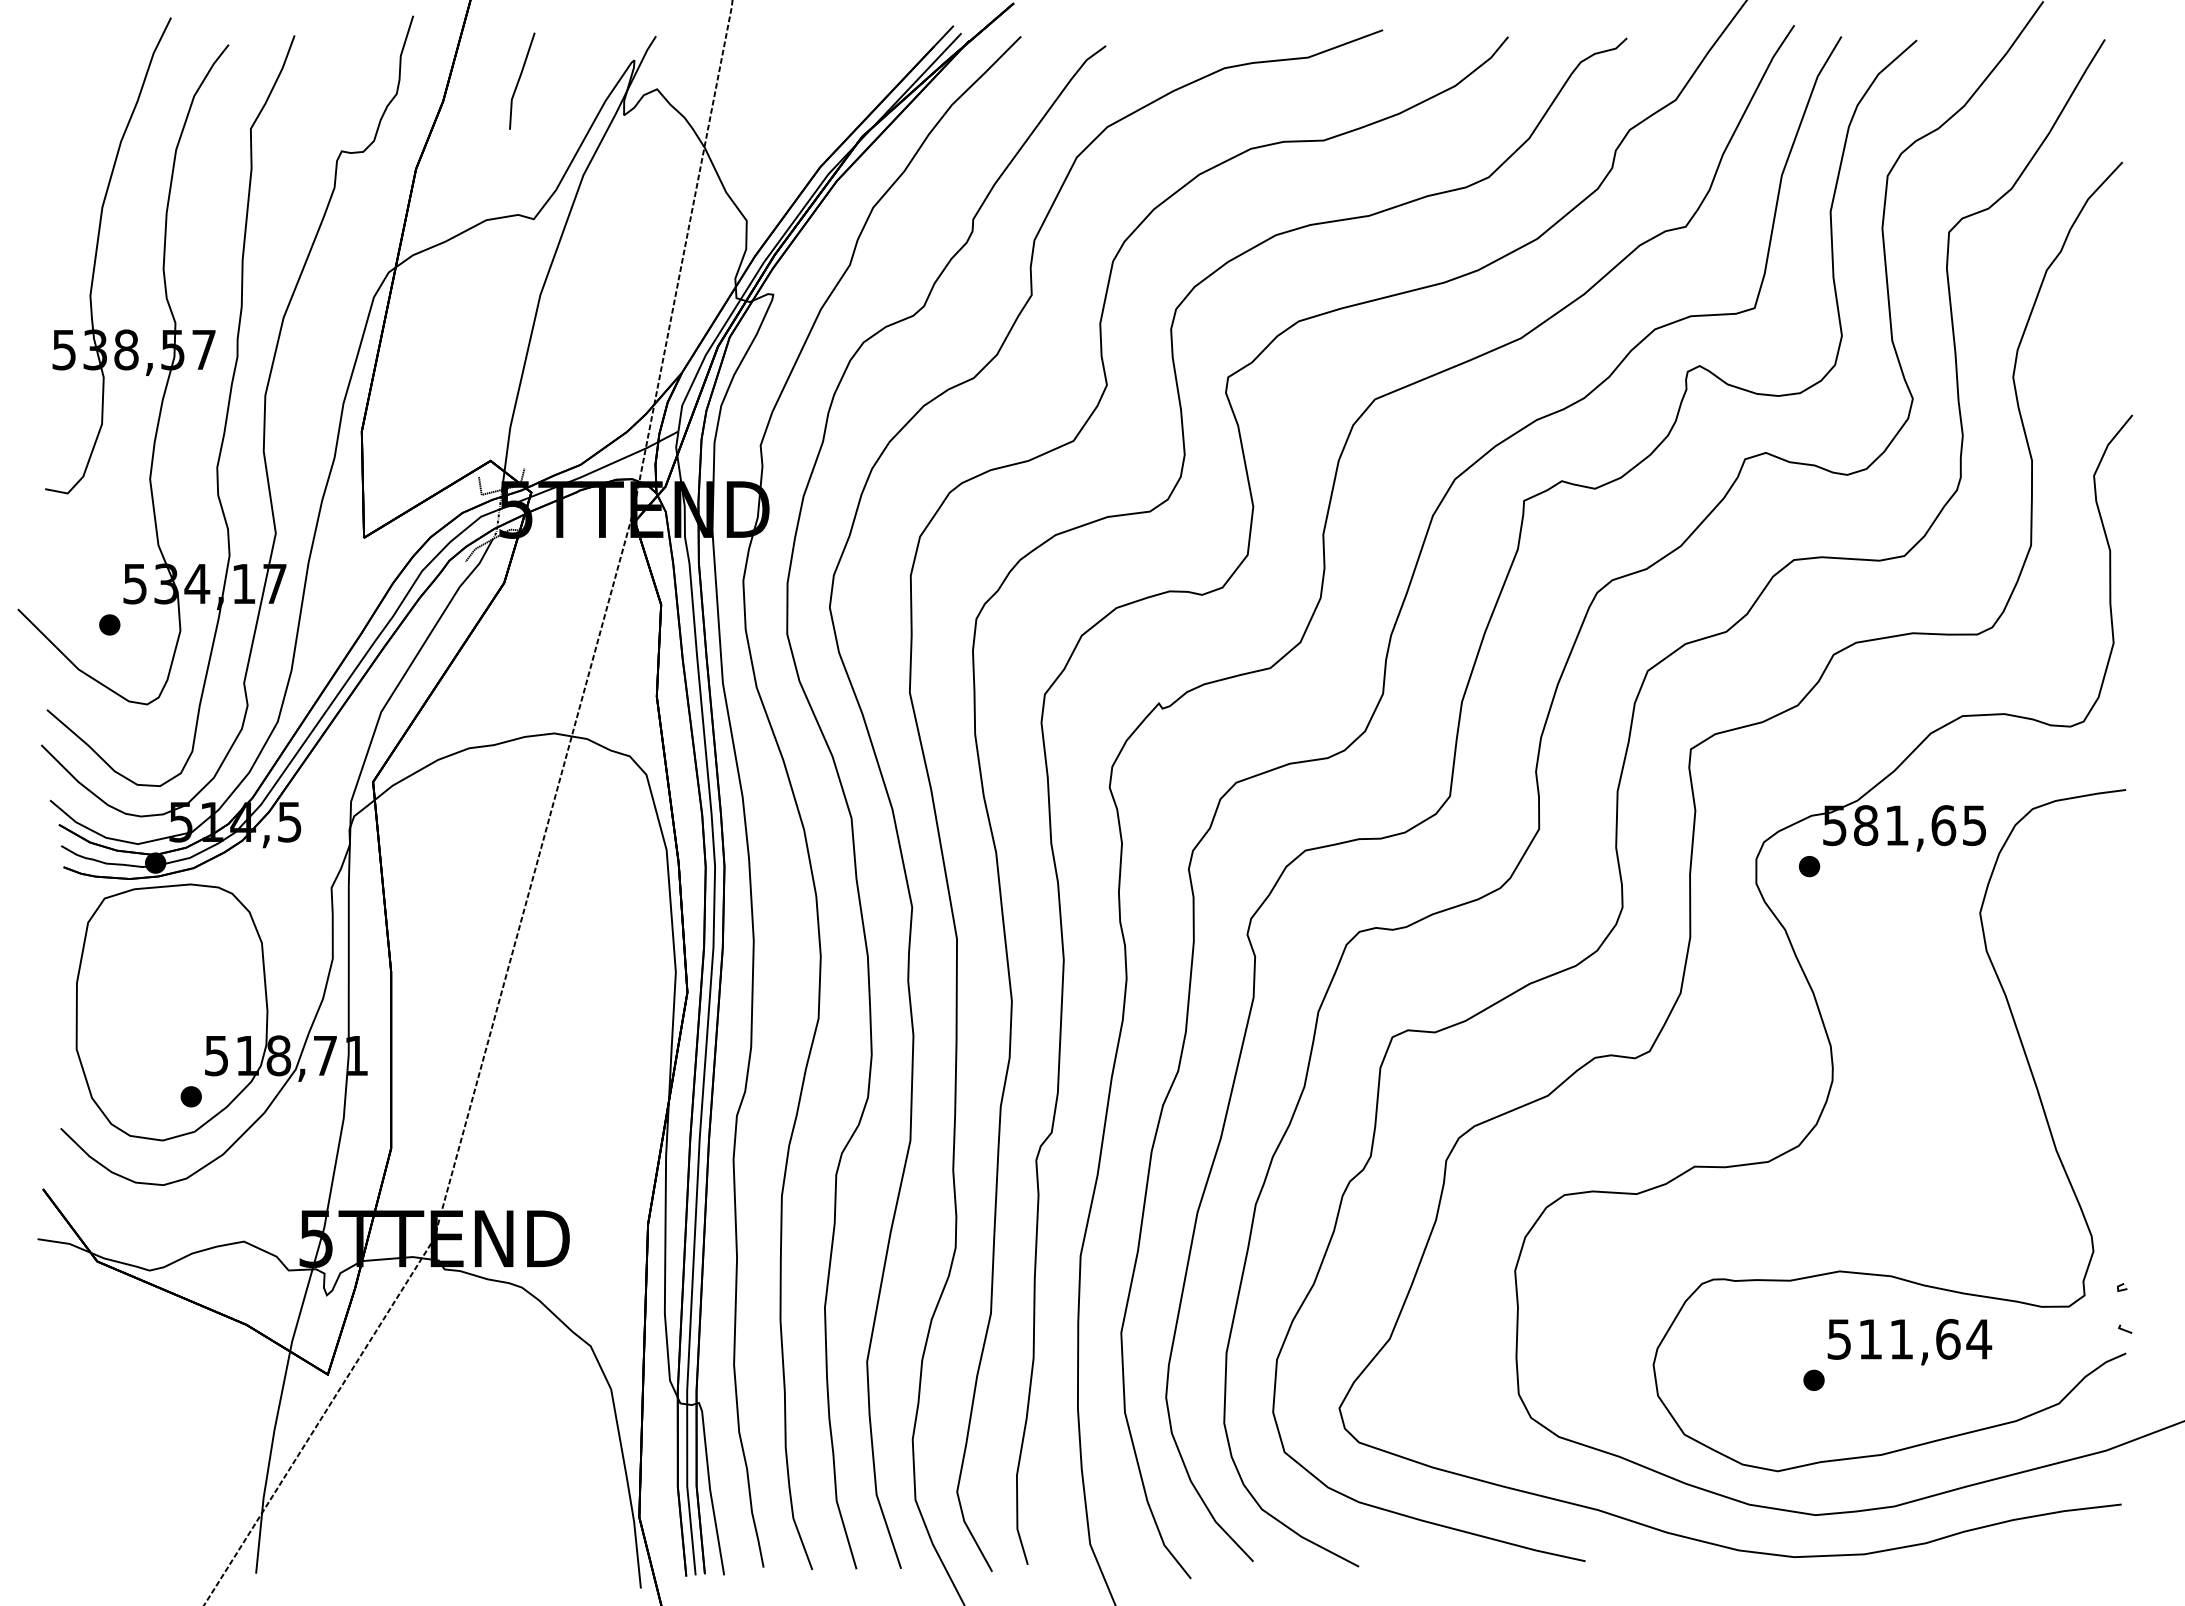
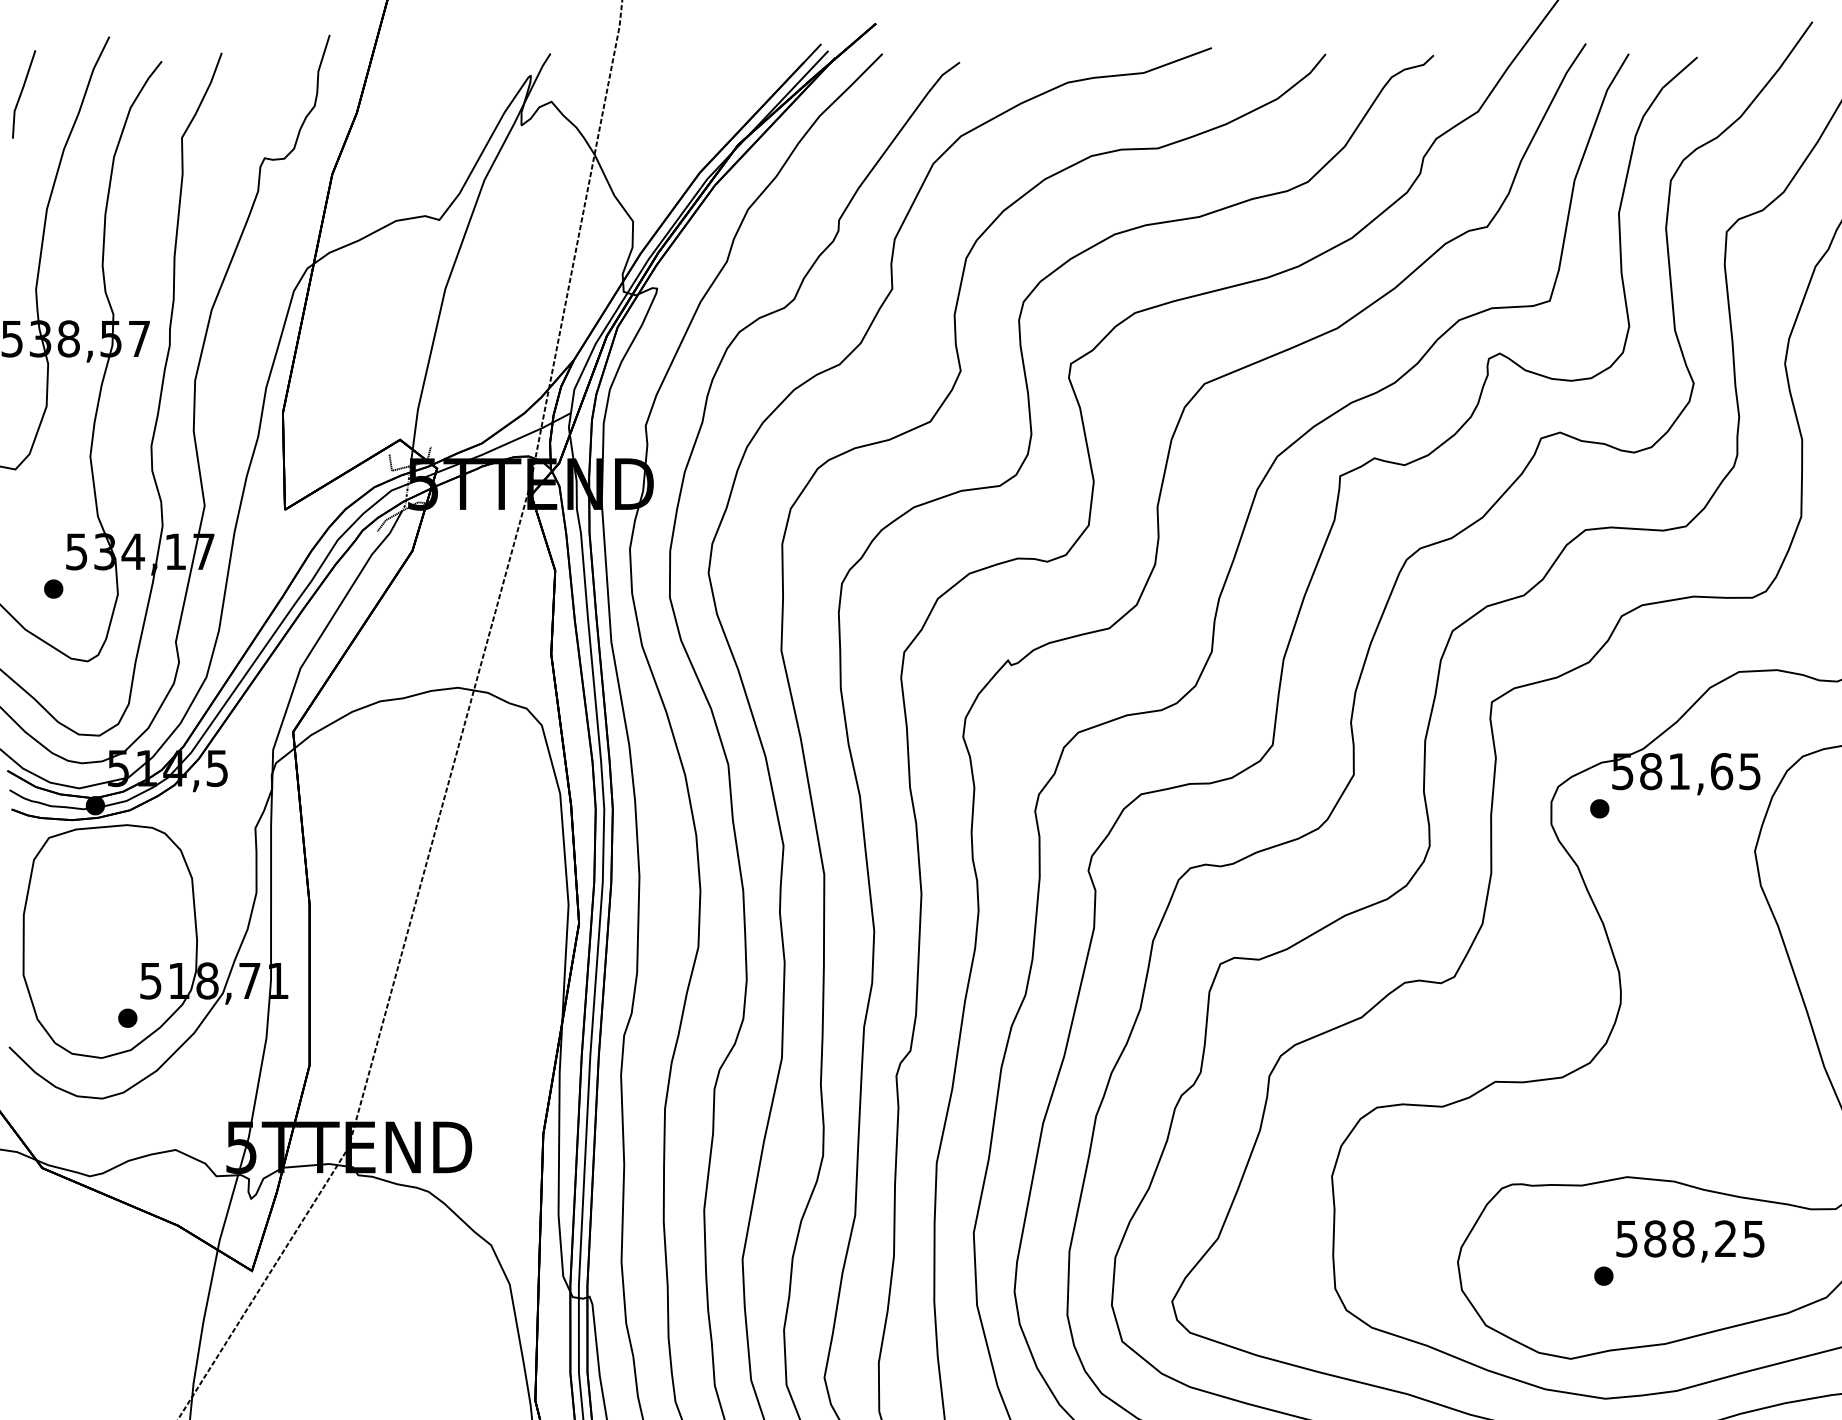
part: (522, 80) -> (24, 93), moved
text: (1925, 1339) -> (1705, 1239), 511,64 -> 588,25

